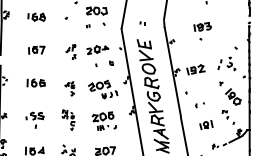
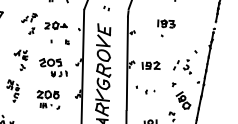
part: (70, 51) -> (28, 22), size x1.43
part: (69, 88) -> (19, 59), size x1.43
part: (199, 105) -> (149, 92), moved

